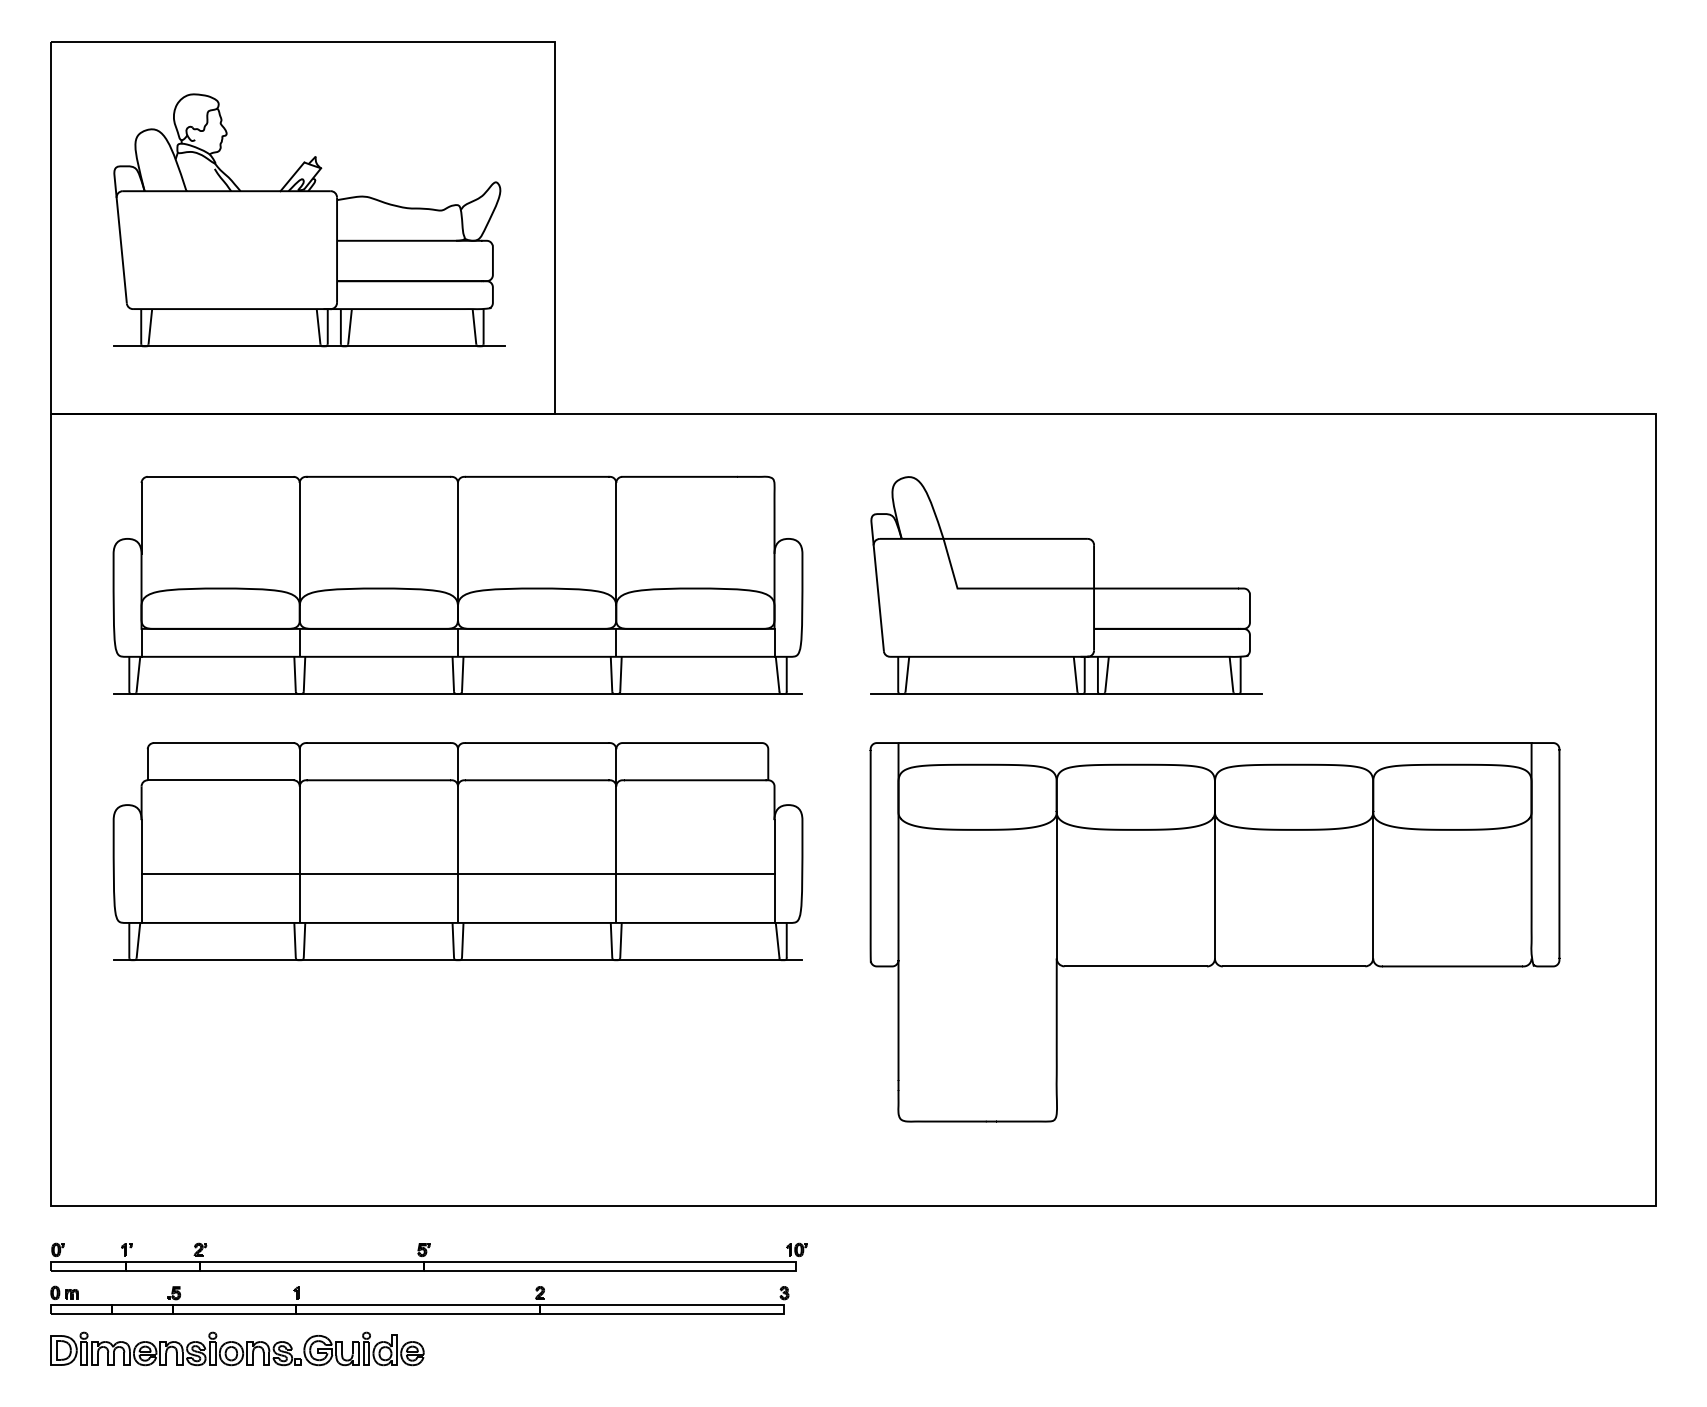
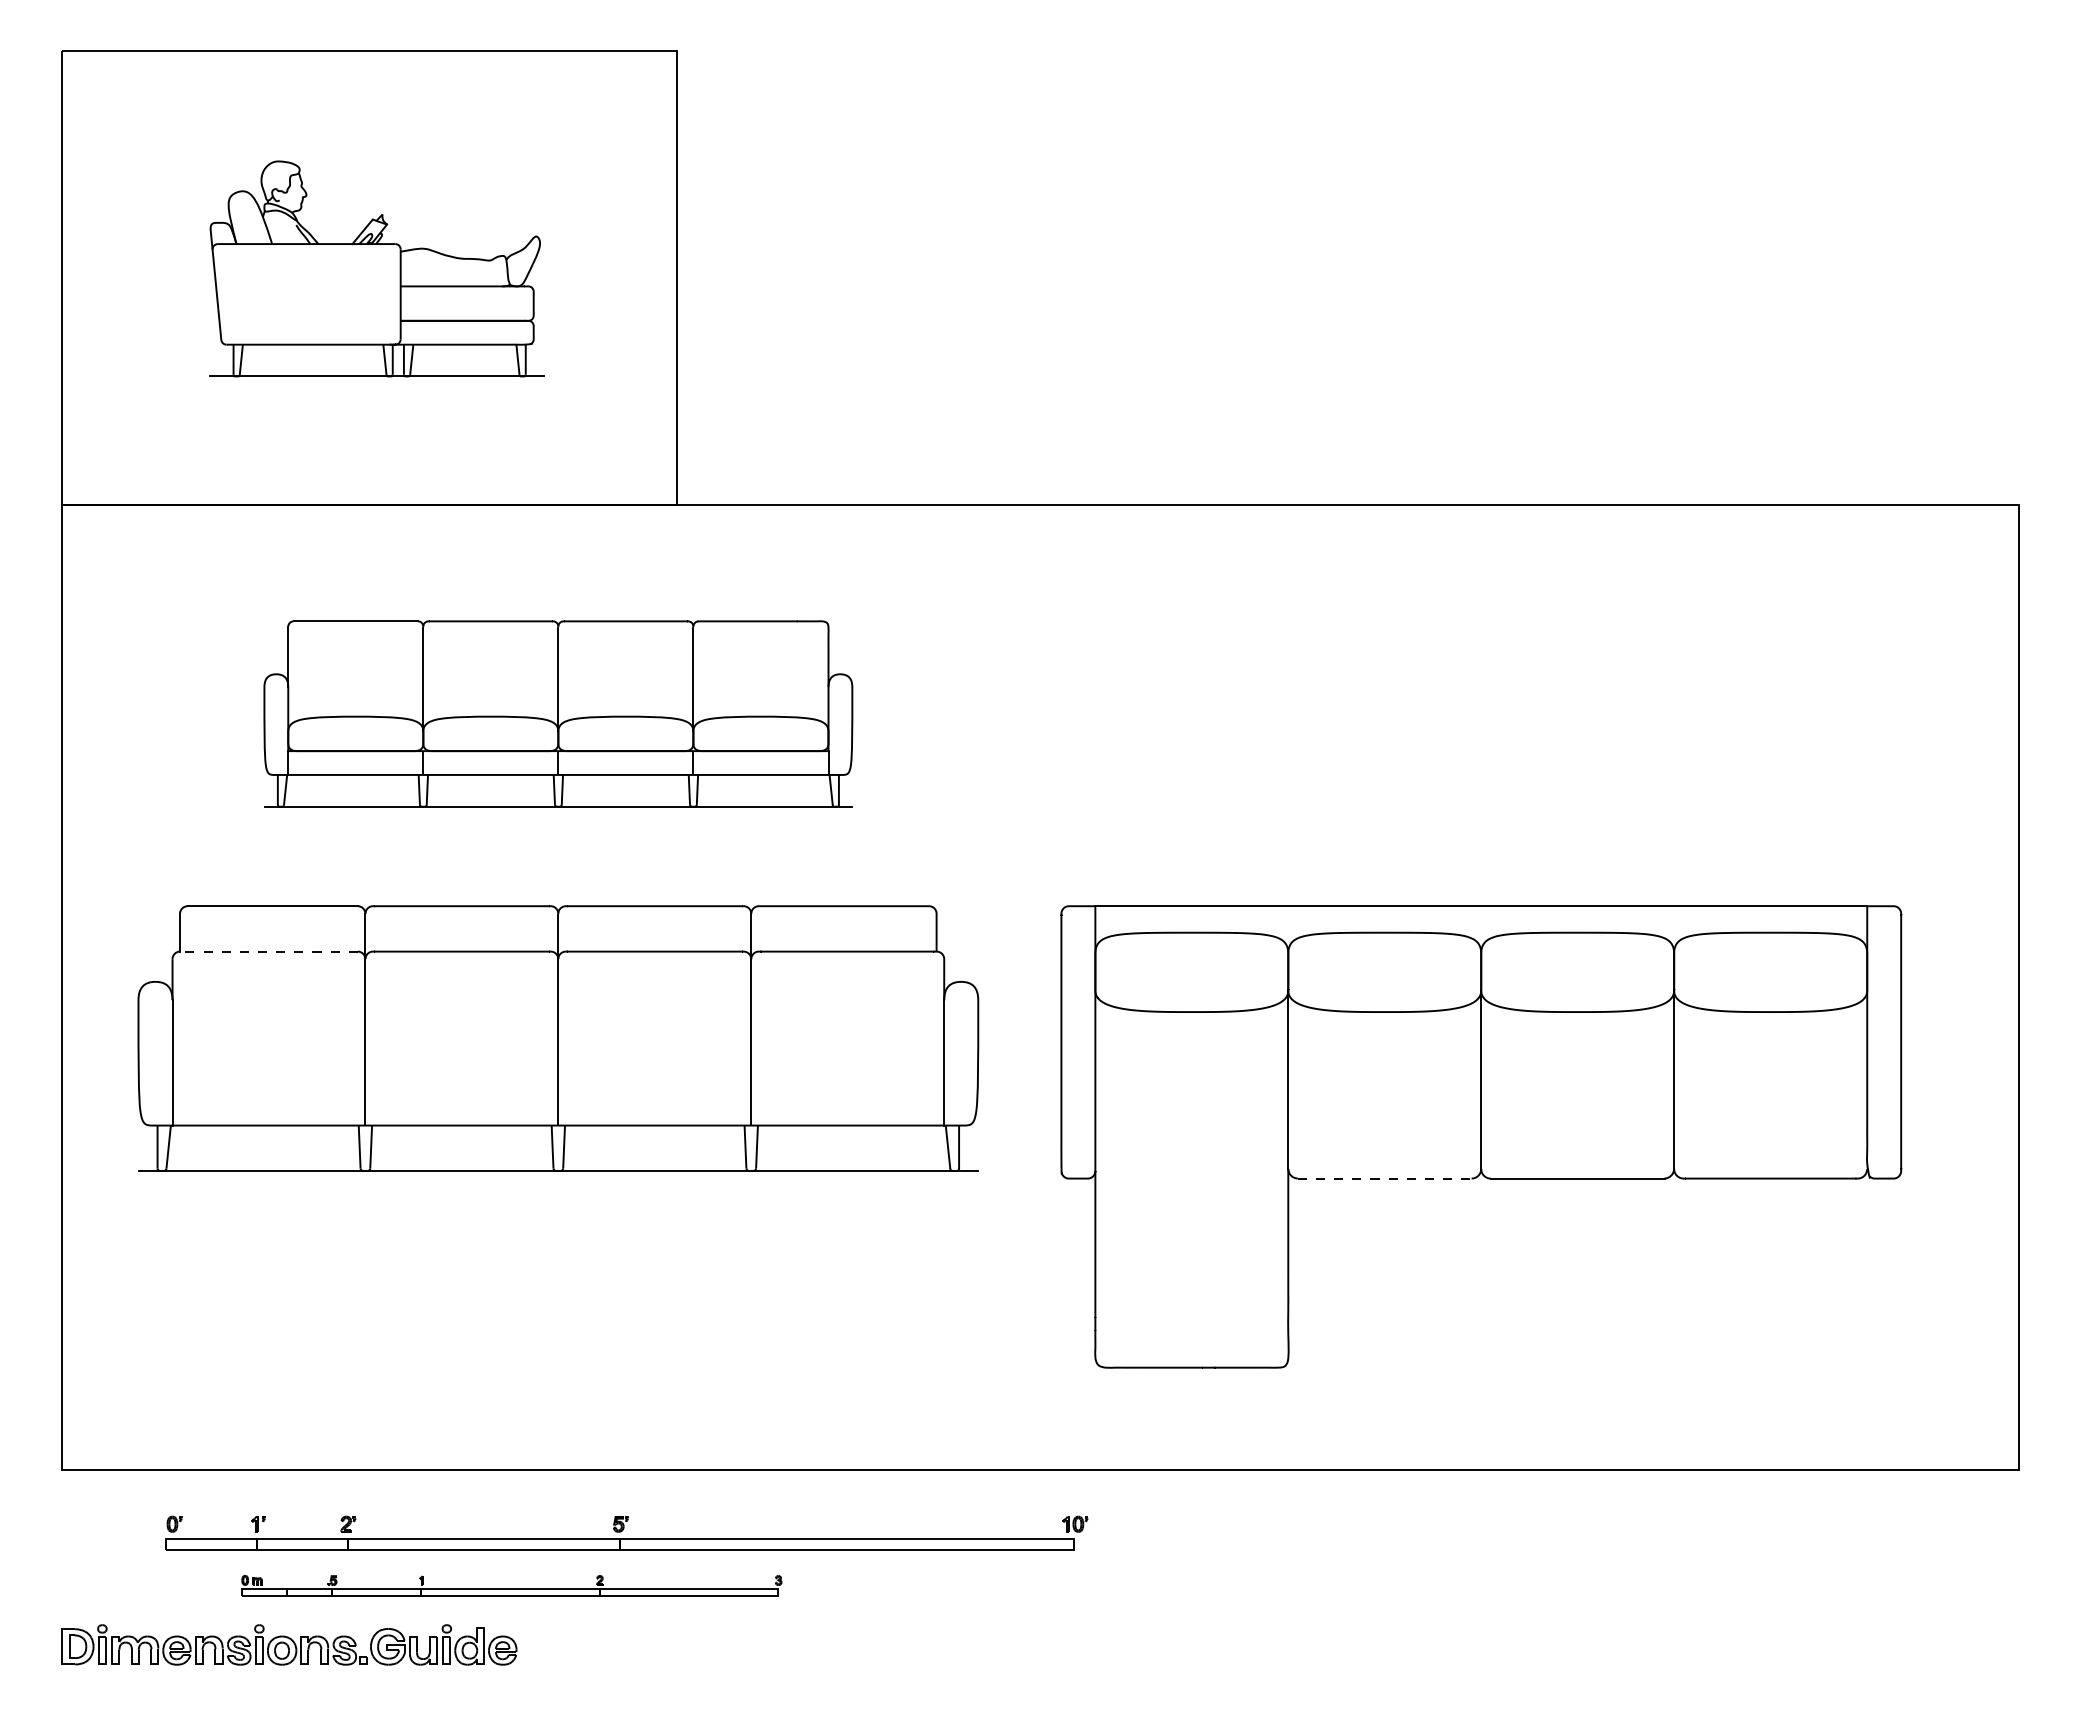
part: (308, 219) -> (376, 268), size x0.7
part: (458, 584) -> (558, 713), size x0.7
part: (1065, 585) -> (1299, 714), removed
line: (220, 780) -> (268, 951), solid -> dashed
line: (458, 874) -> (558, 1066), removed
line: (1135, 966) -> (1384, 1178), solid -> dashed
part: (428, 1256) -> (626, 1532), moved
part: (419, 1300) -> (511, 1585), size x0.6

